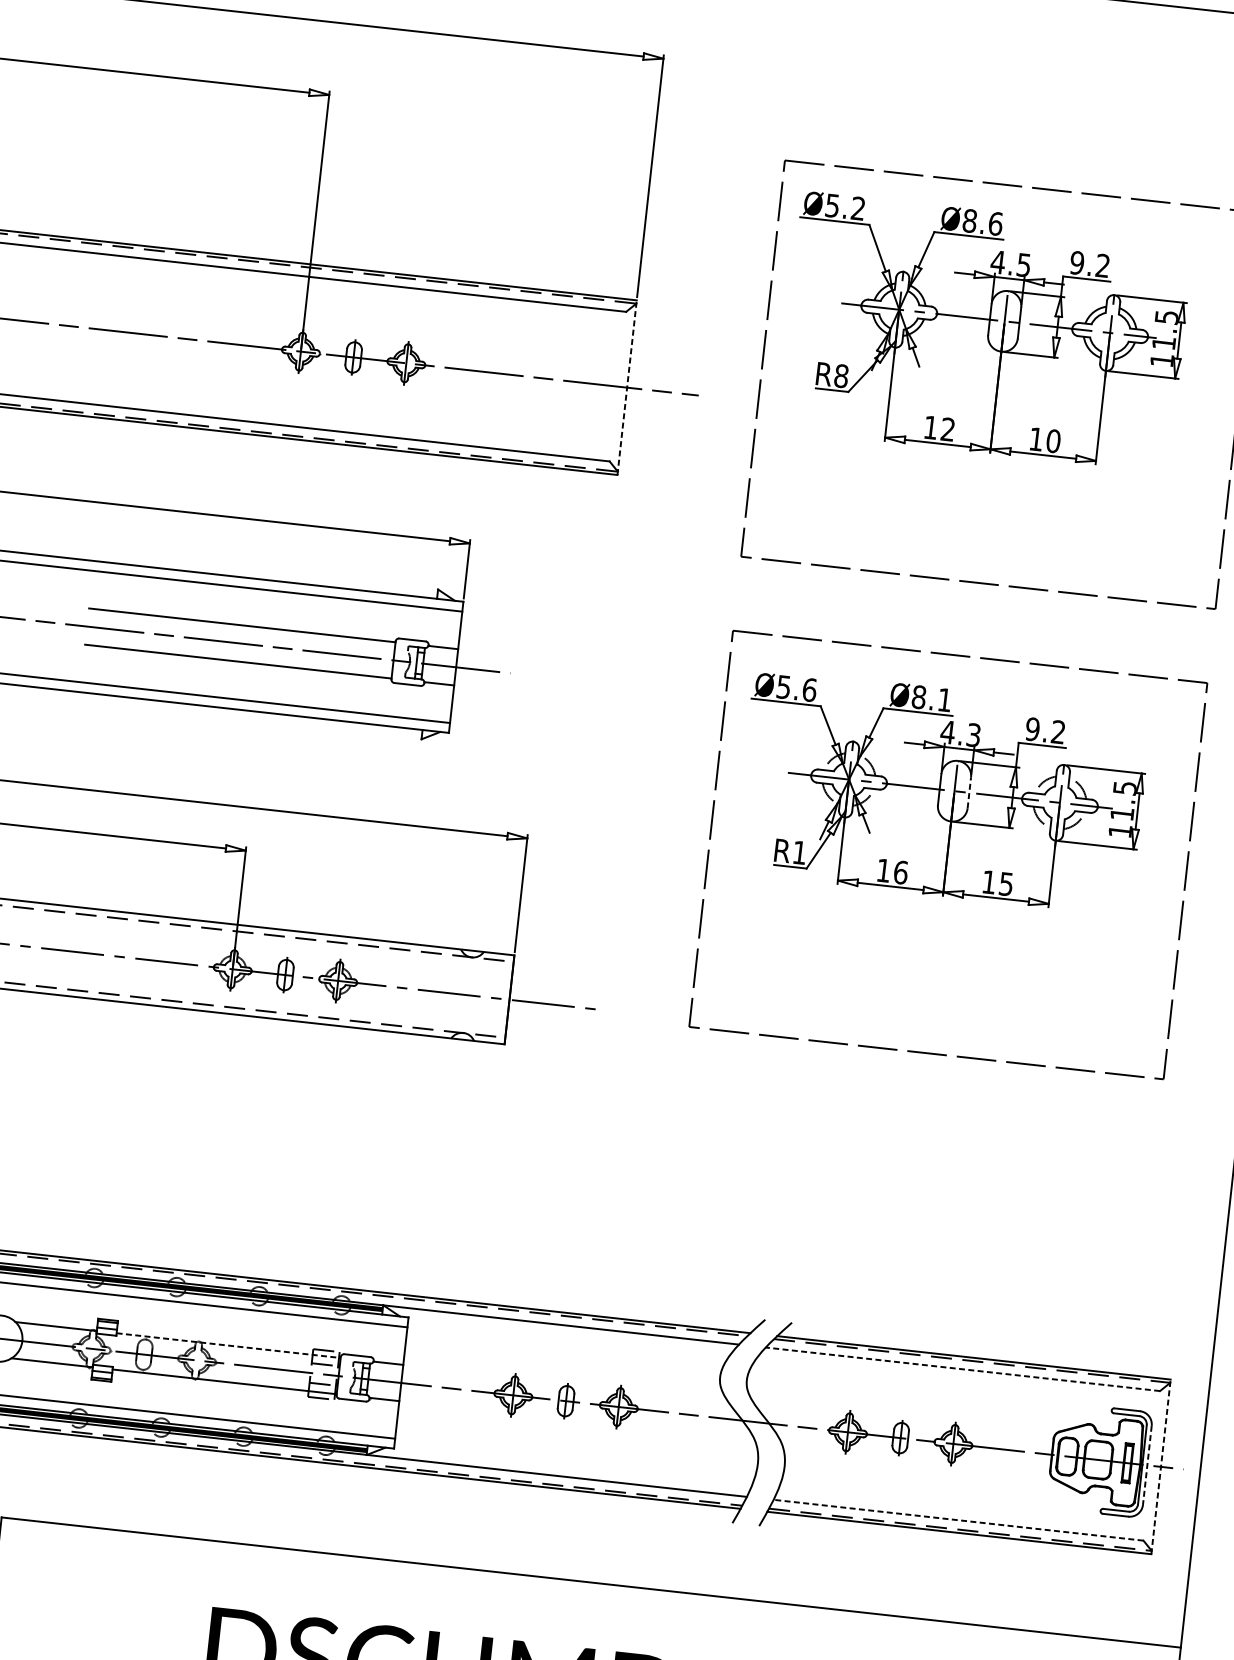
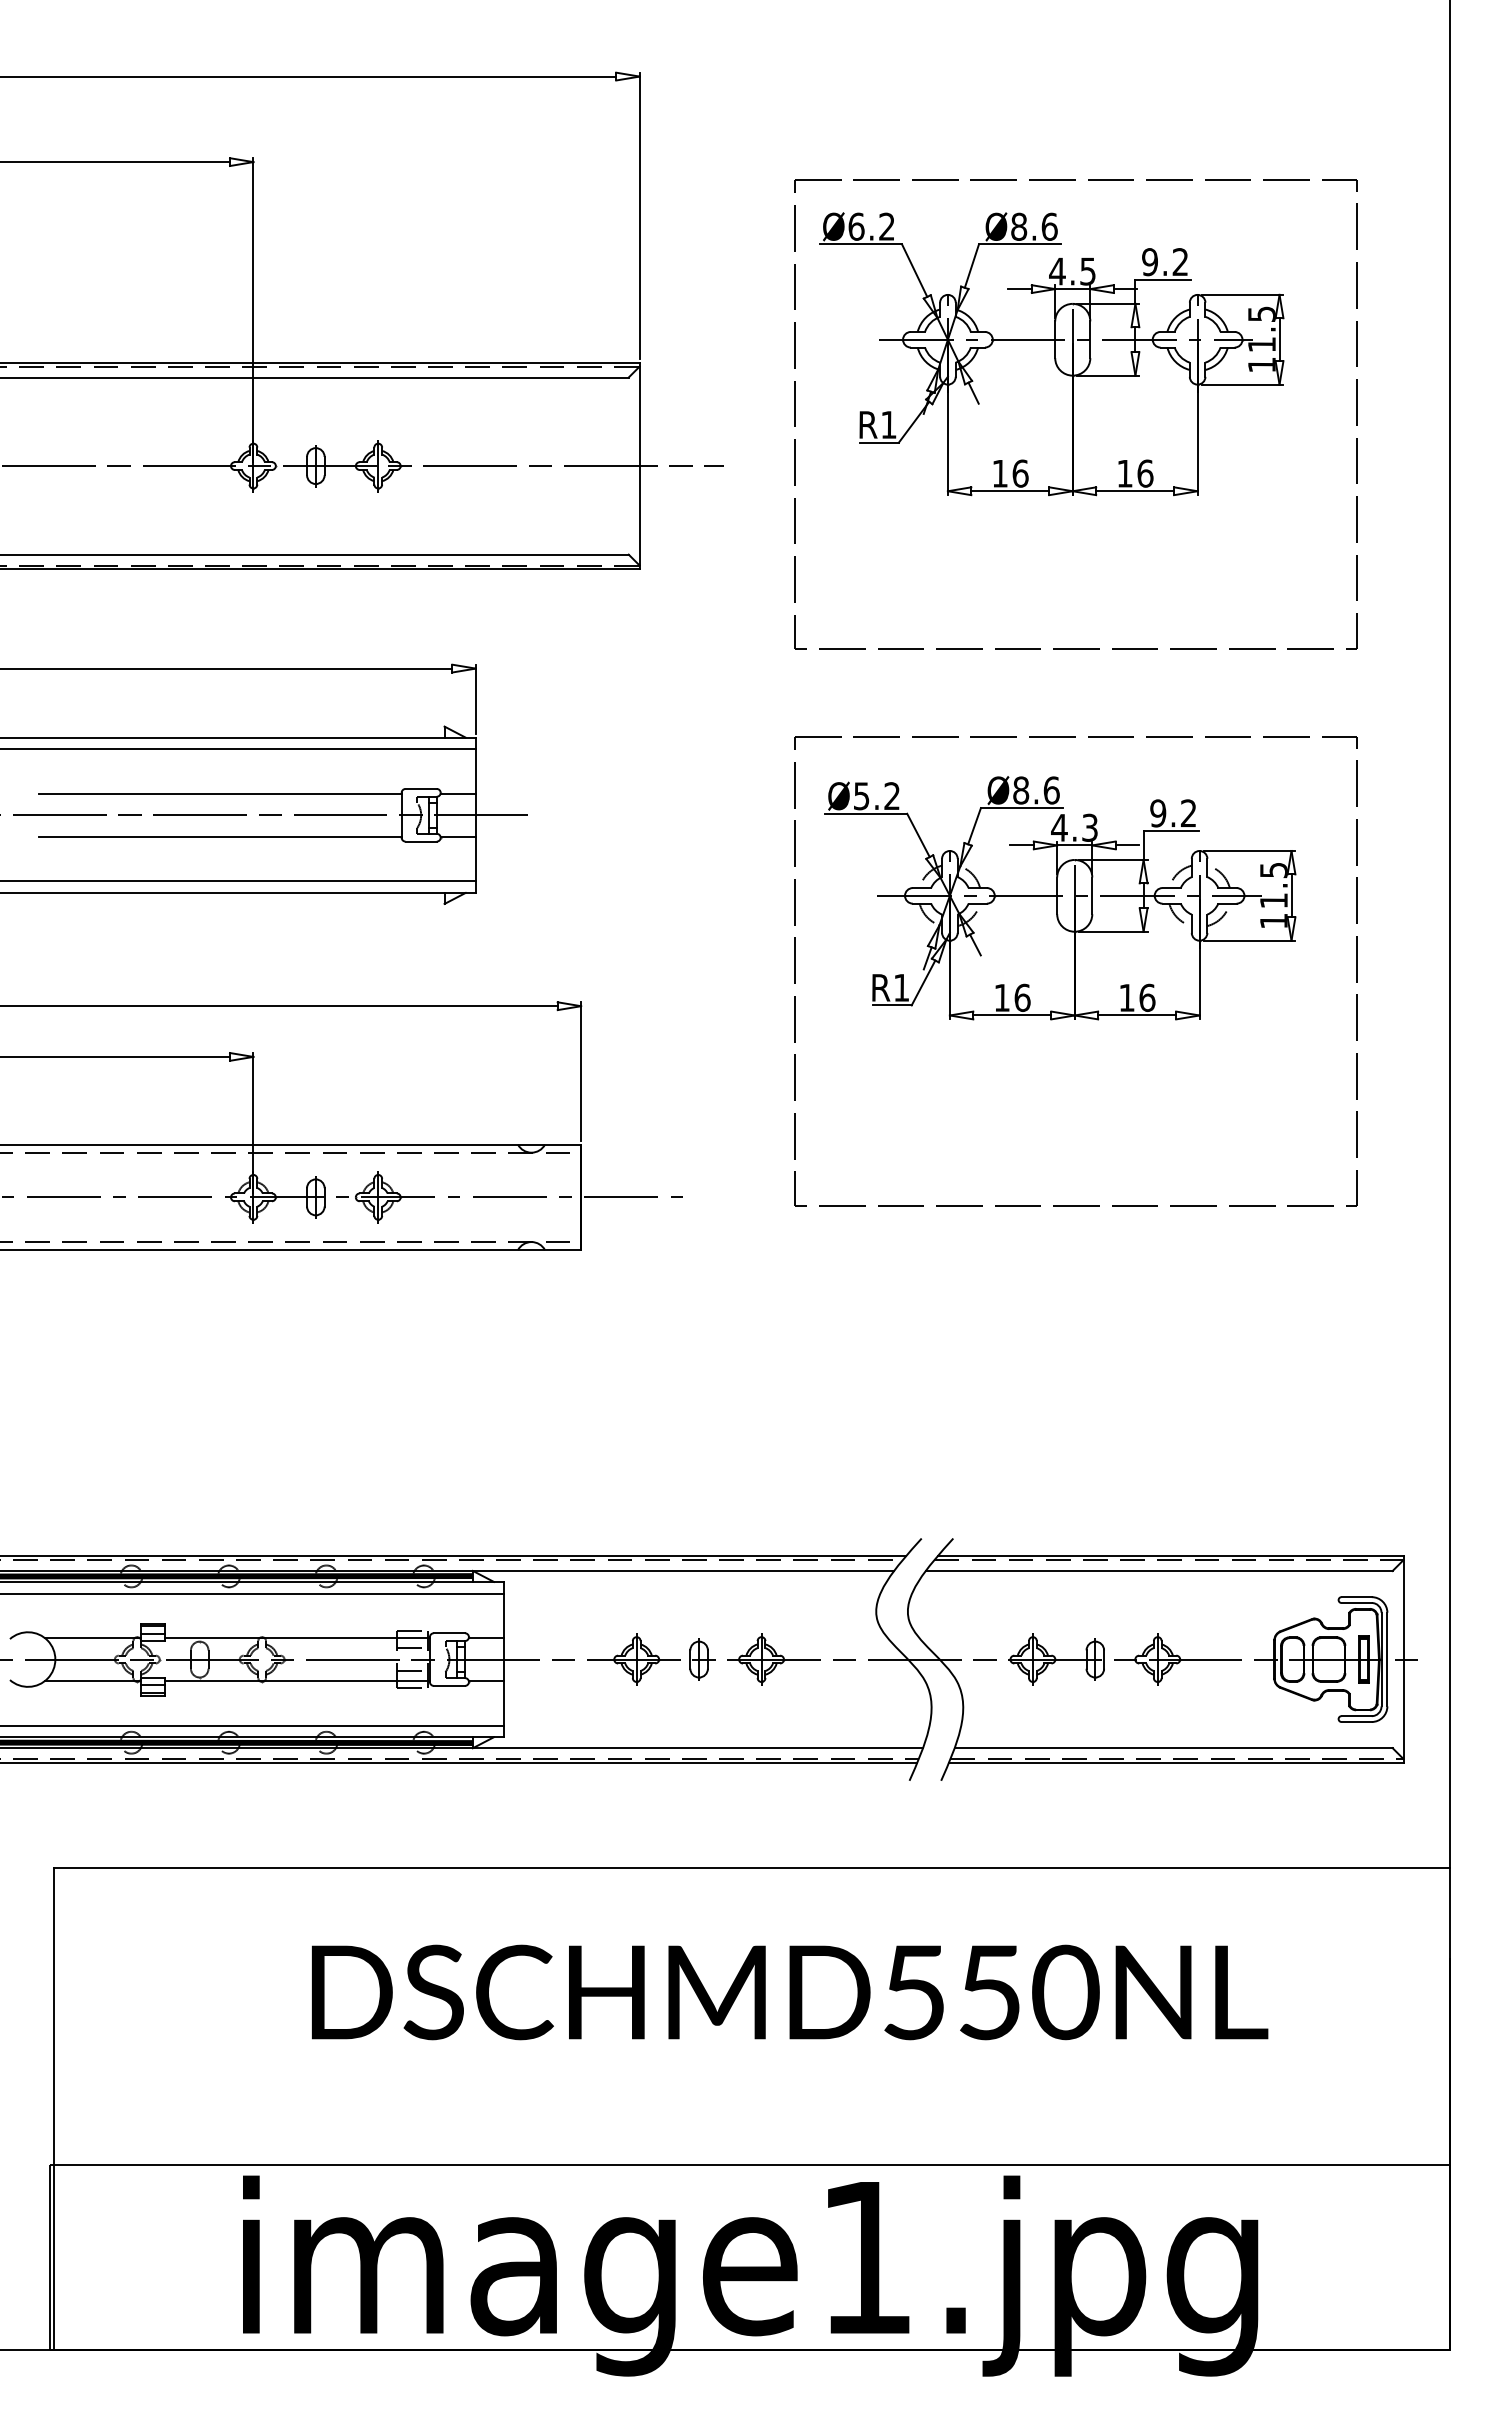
text: (832, 205) -> (856, 226), Ø5.2 -> Ø6.2
text: (841, 375) -> (888, 424), R8 -> R1
line: (627, 387) -> (639, 465), dashed -> solid
text: (948, 429) -> (1020, 473), 12 -> 16
text: (1053, 441) -> (1145, 473), 10 -> 16
text: (809, 690) -> (892, 796), Ø5.6 -> Ø5.2
text: (944, 700) -> (1051, 790), Ø8.1 -> Ø8.6
line: (969, 792) -> (1092, 895), dashed -> solid
text: (1006, 883) -> (1147, 997), 15 -> 16
line: (228, 1345) -> (297, 1638), dashed -> solid
line: (962, 1369) -> (1158, 1571), dashed -> solid
line: (1147, 1465) -> (1387, 1659), dashed -> solid
line: (1160, 1466) -> (1403, 1659), dashed -> solid
line: (958, 1520) -> (1173, 1748), dashed -> solid

